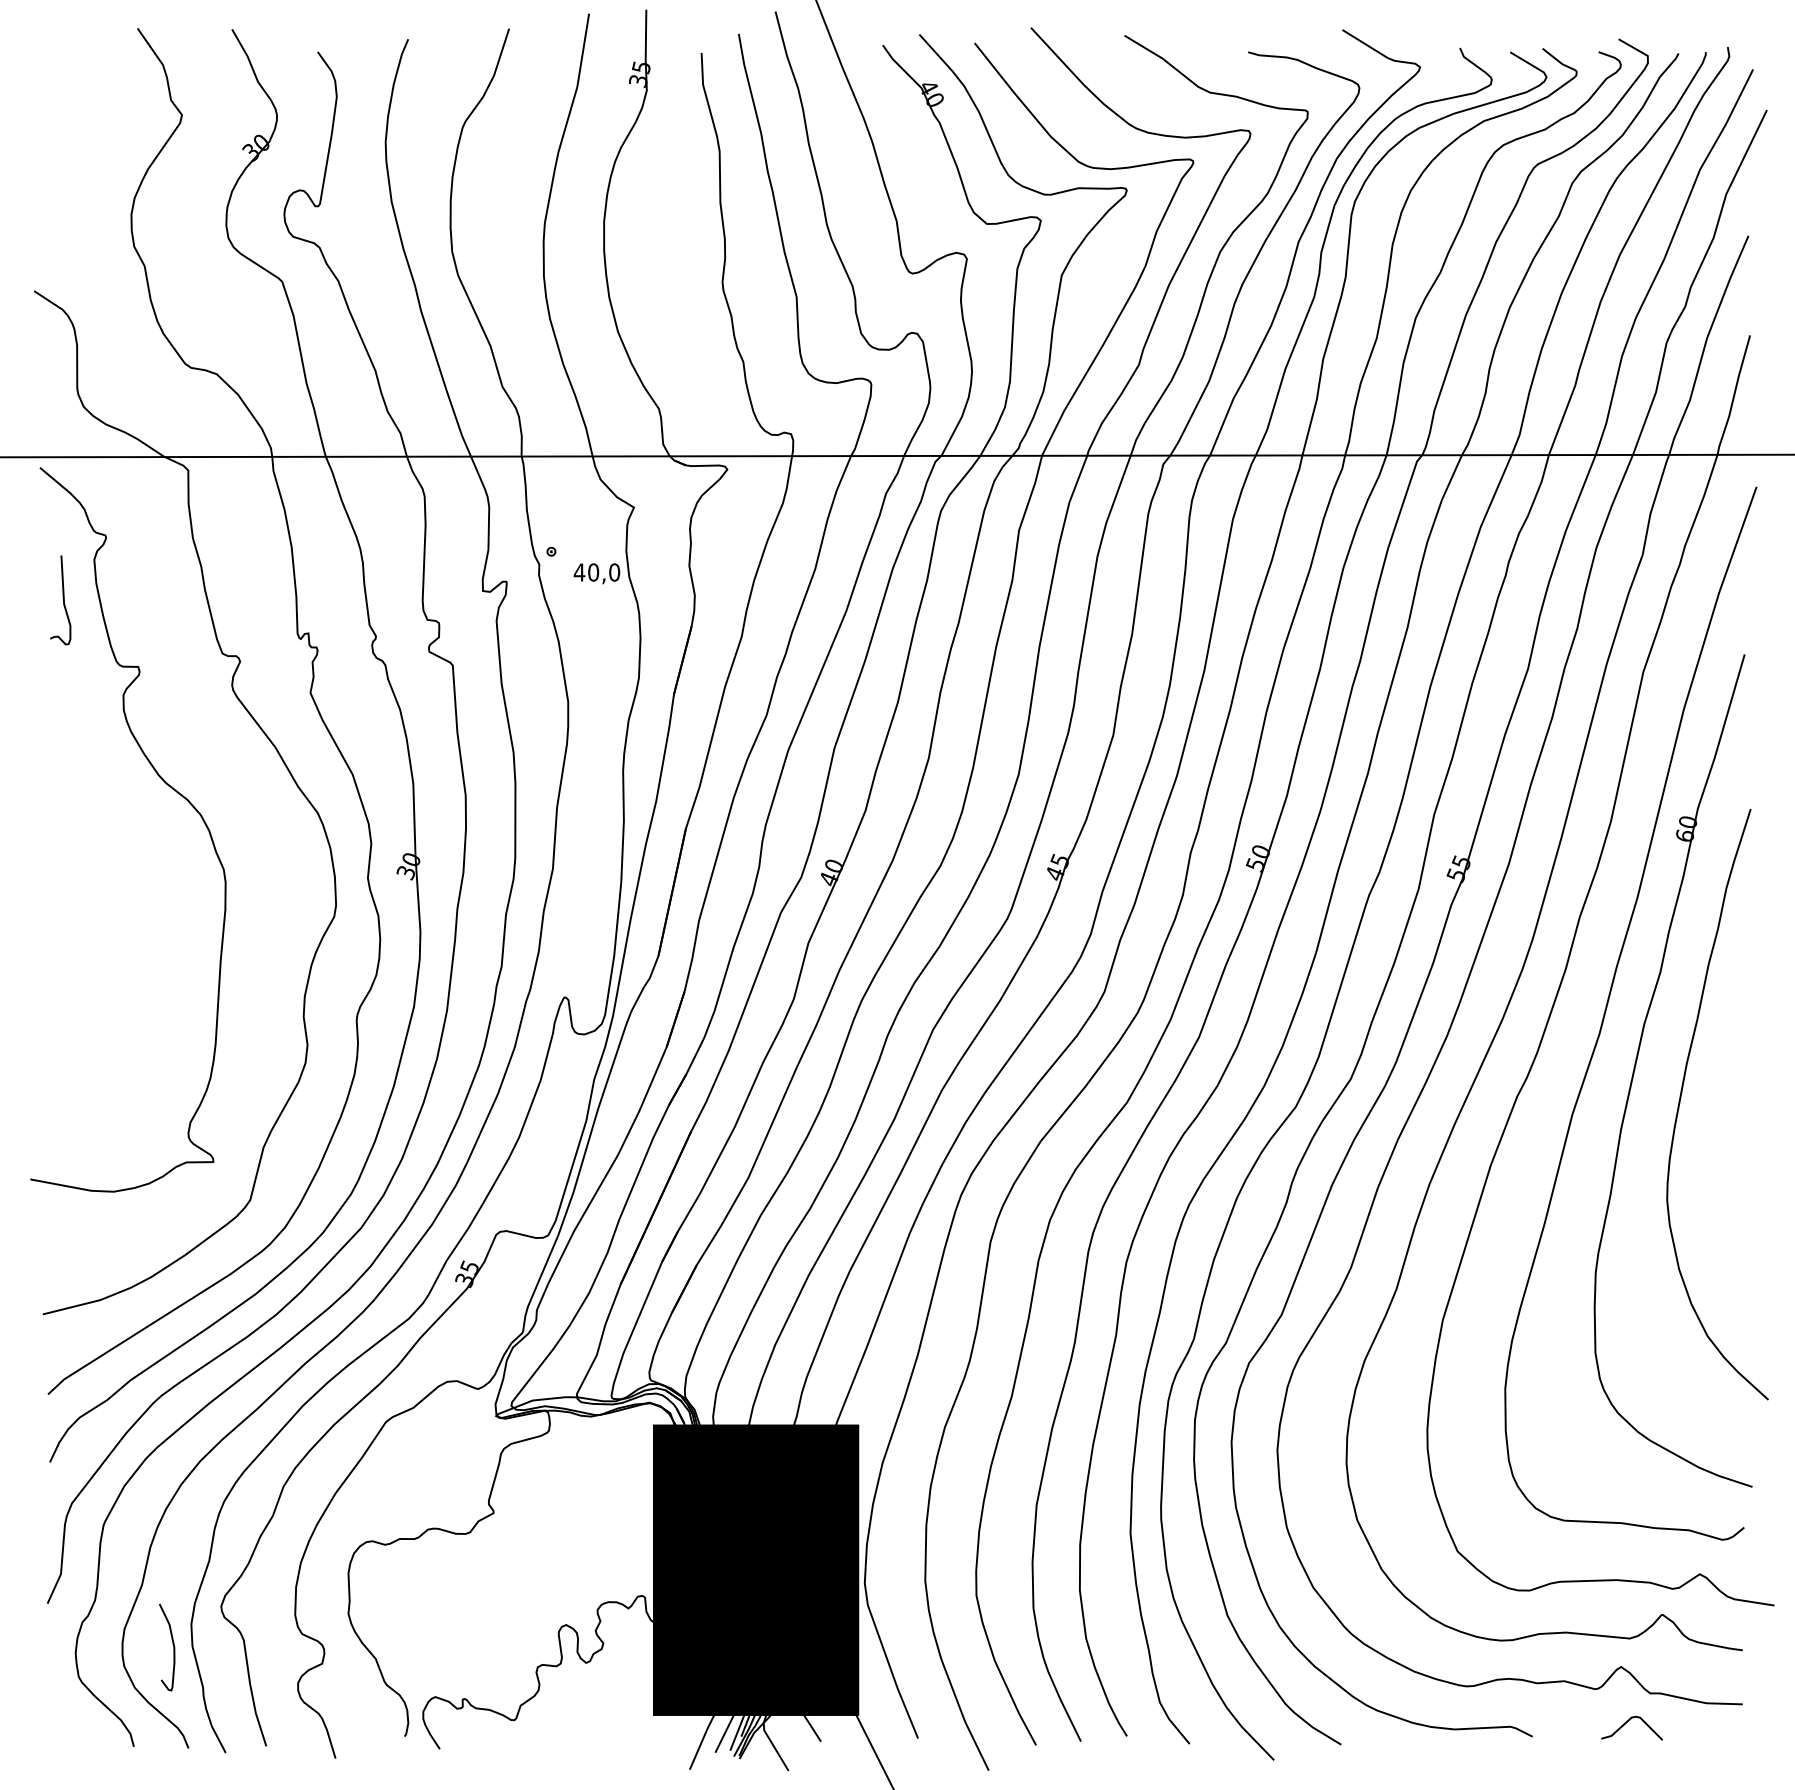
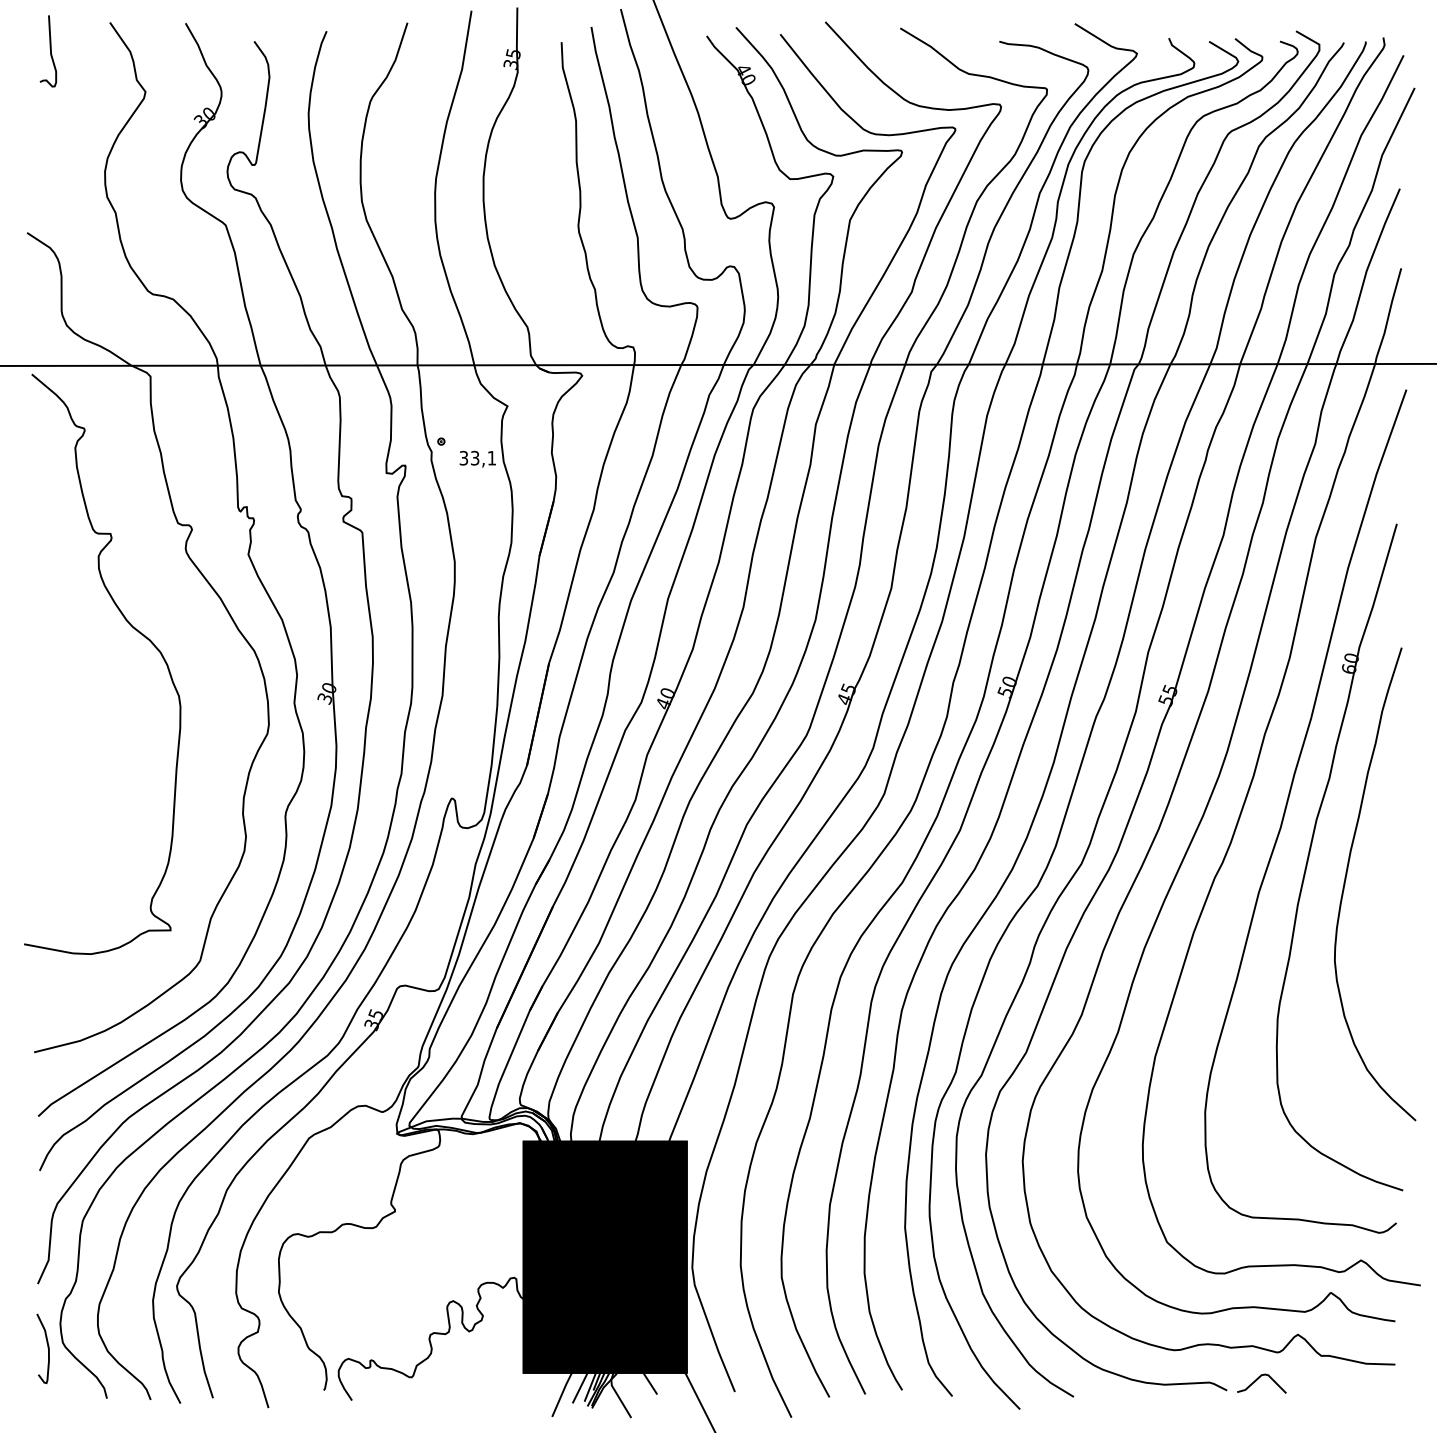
text: (596, 572) -> (477, 458), 40,0 -> 33,1
curve: (62, 598) -> (49, 49), moved
curve: (172, 1644) -> (47, 1346), moved
curve: (1627, 1722) -> (1258, 1379), moved

